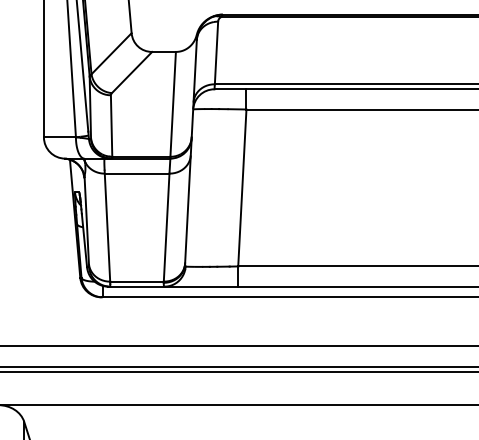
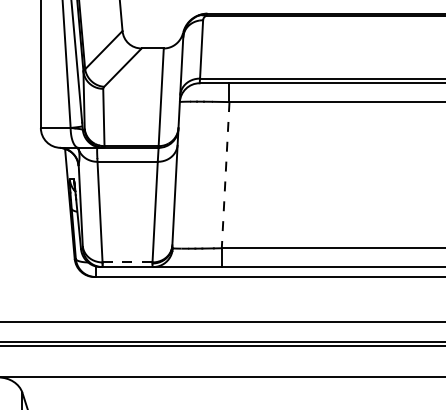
line: (242, 187) -> (225, 174), solid -> dashed
line: (137, 281) -> (127, 262), solid -> dashed

